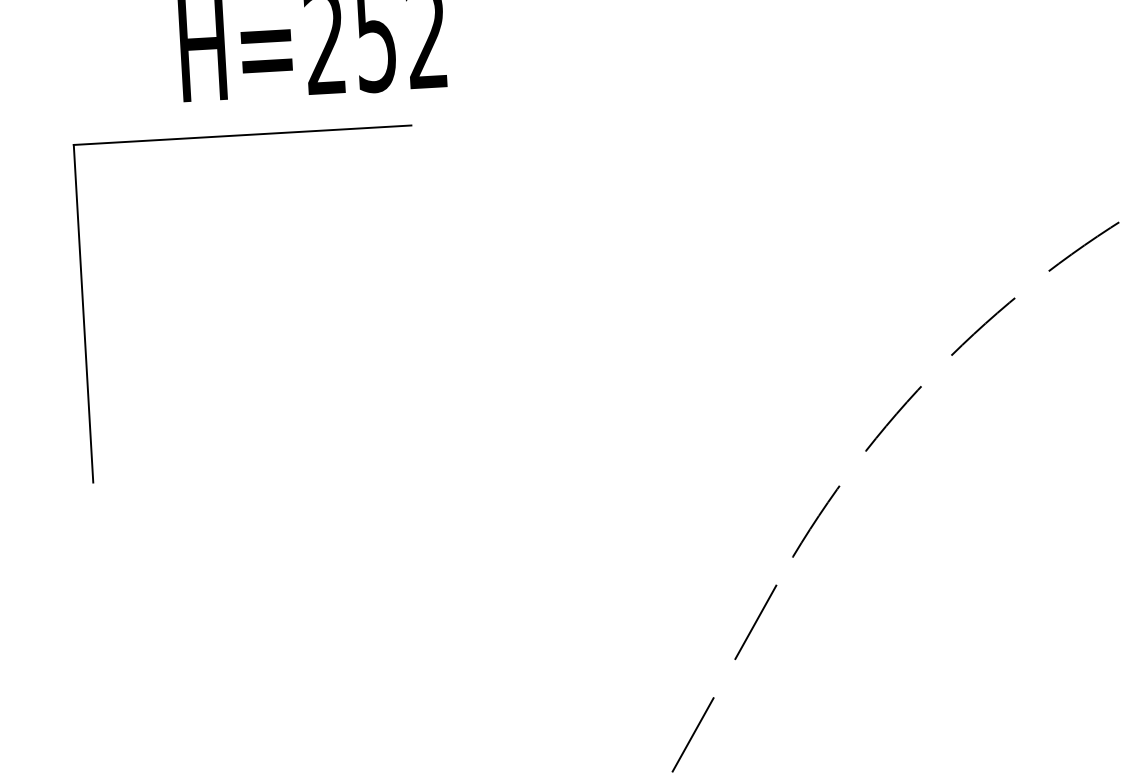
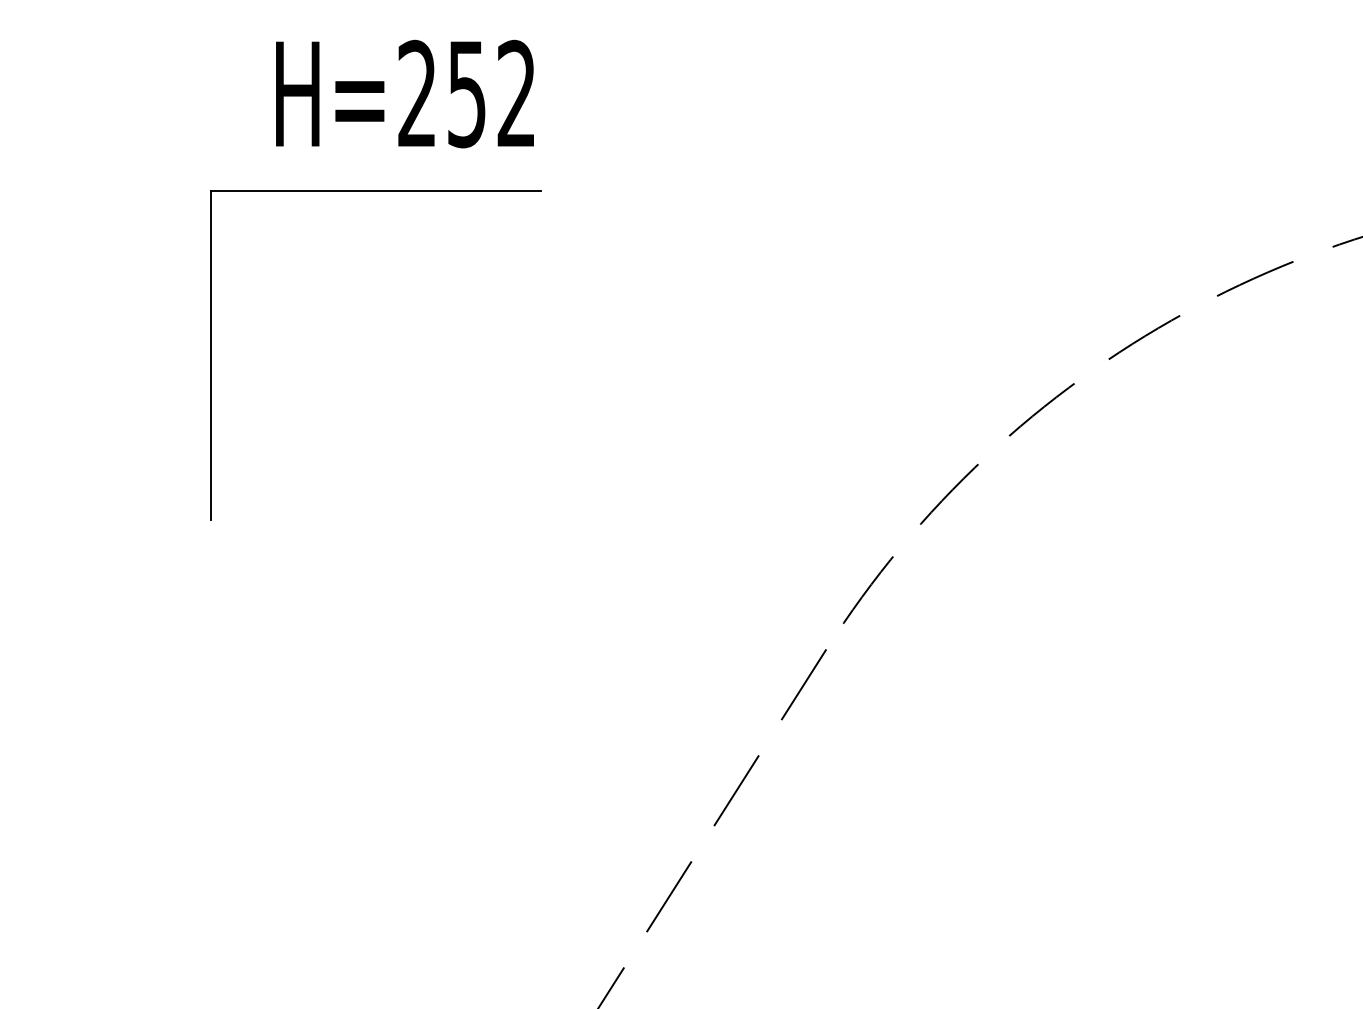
part: (242, 135) -> (375, 191), moved

